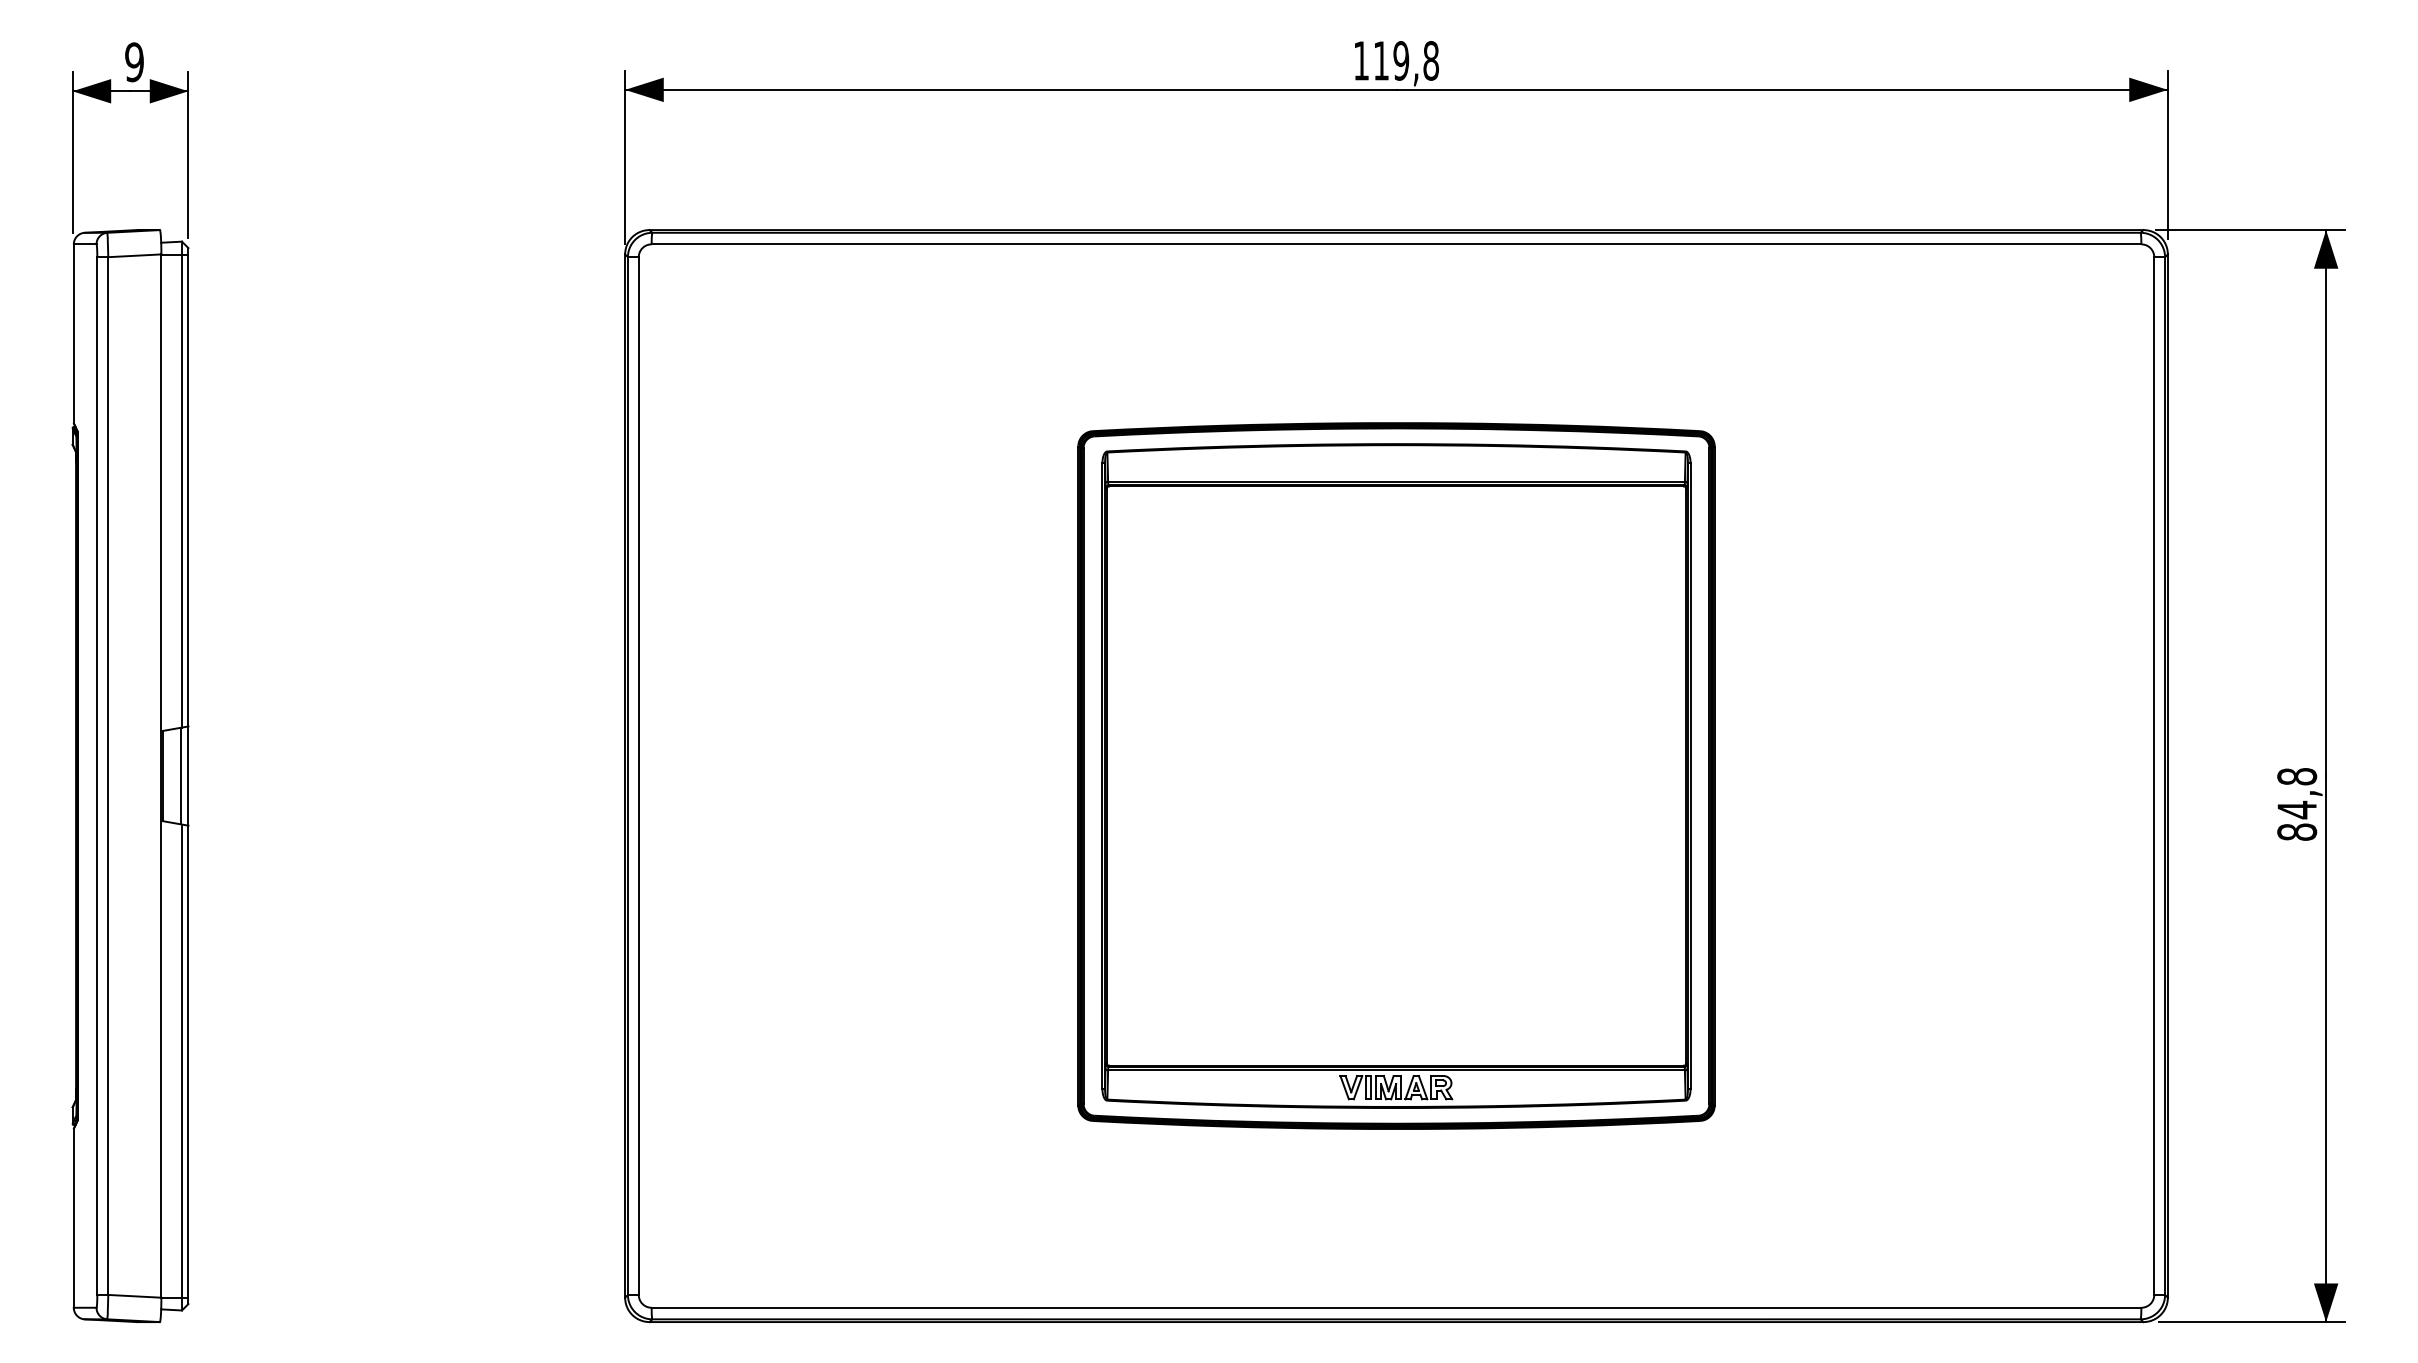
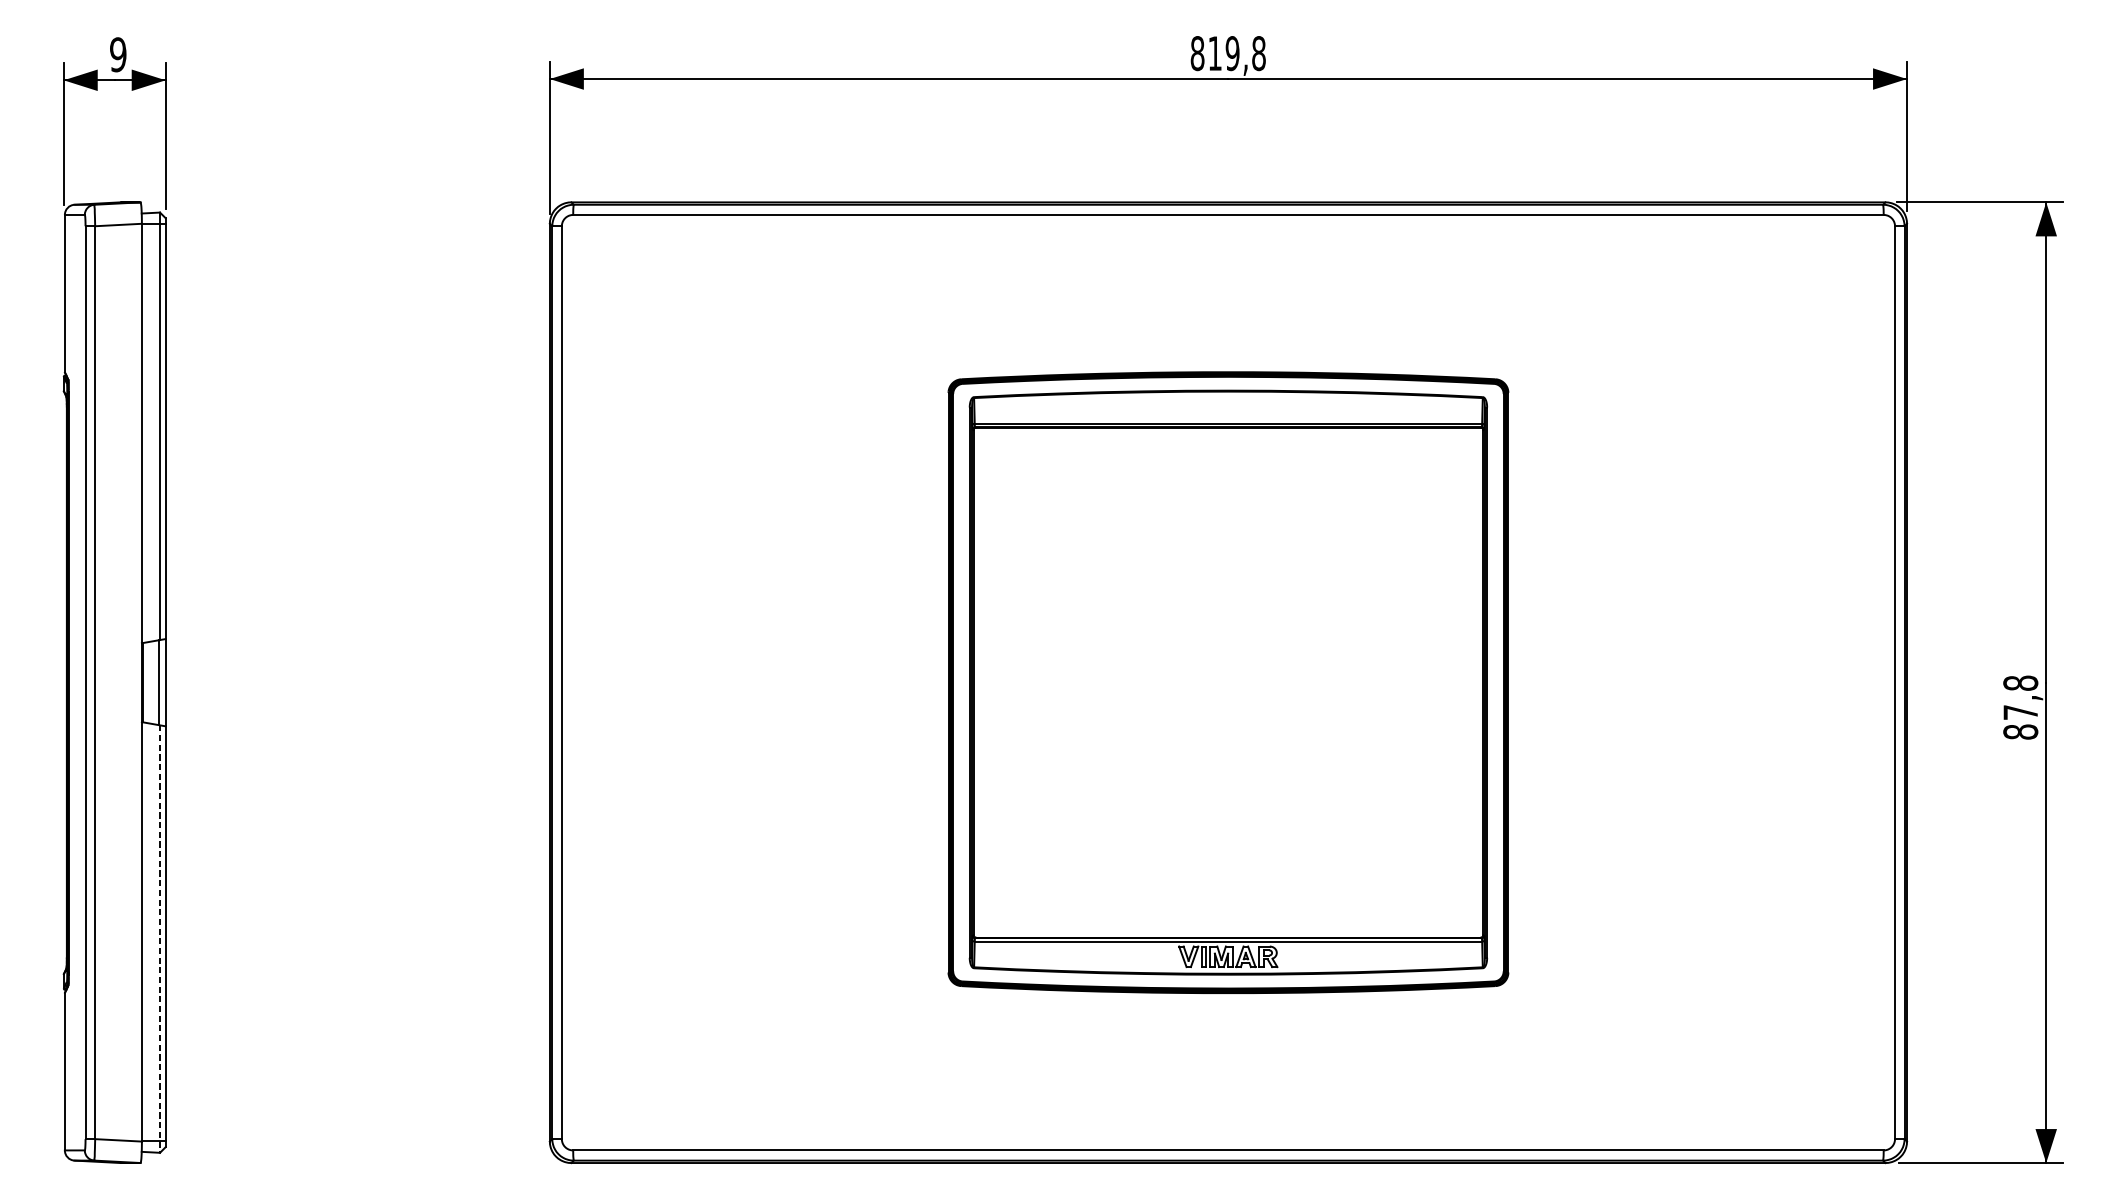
text: (1361, 60) -> (1197, 53), 119,8 -> 819,8
text: (2296, 809) -> (2020, 712), 84,8 -> 87,8
line: (181, 1067) -> (159, 939), solid -> dashed

